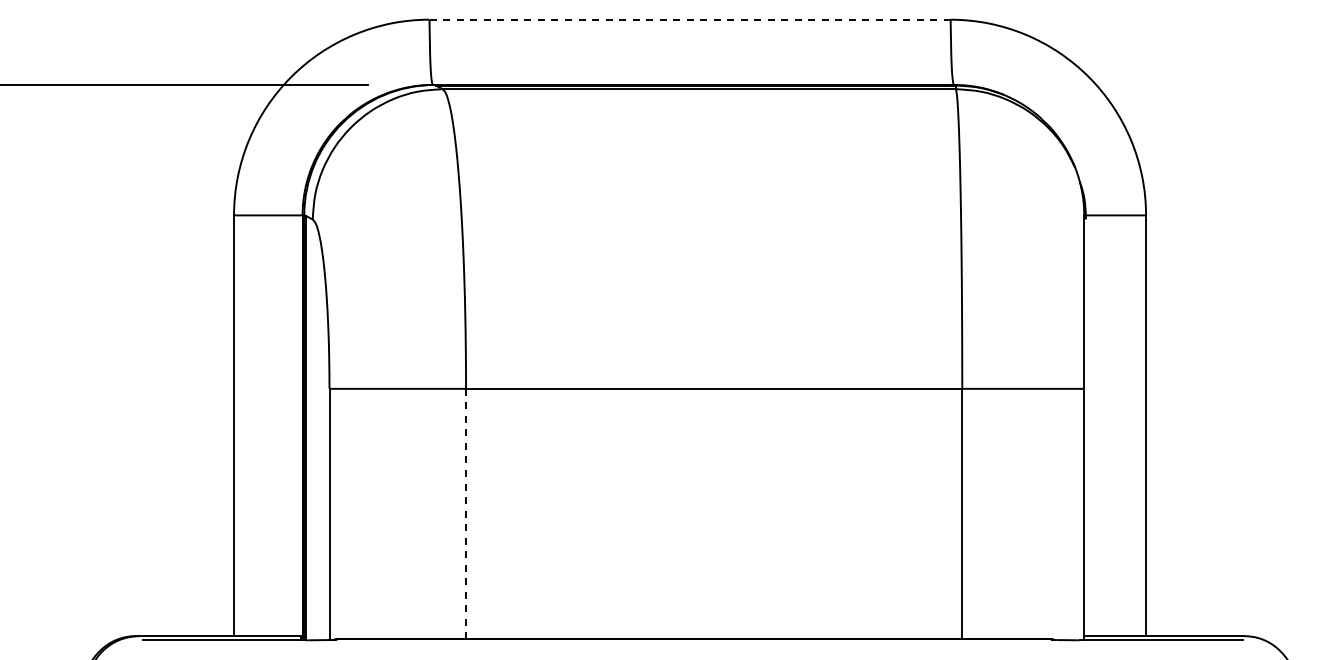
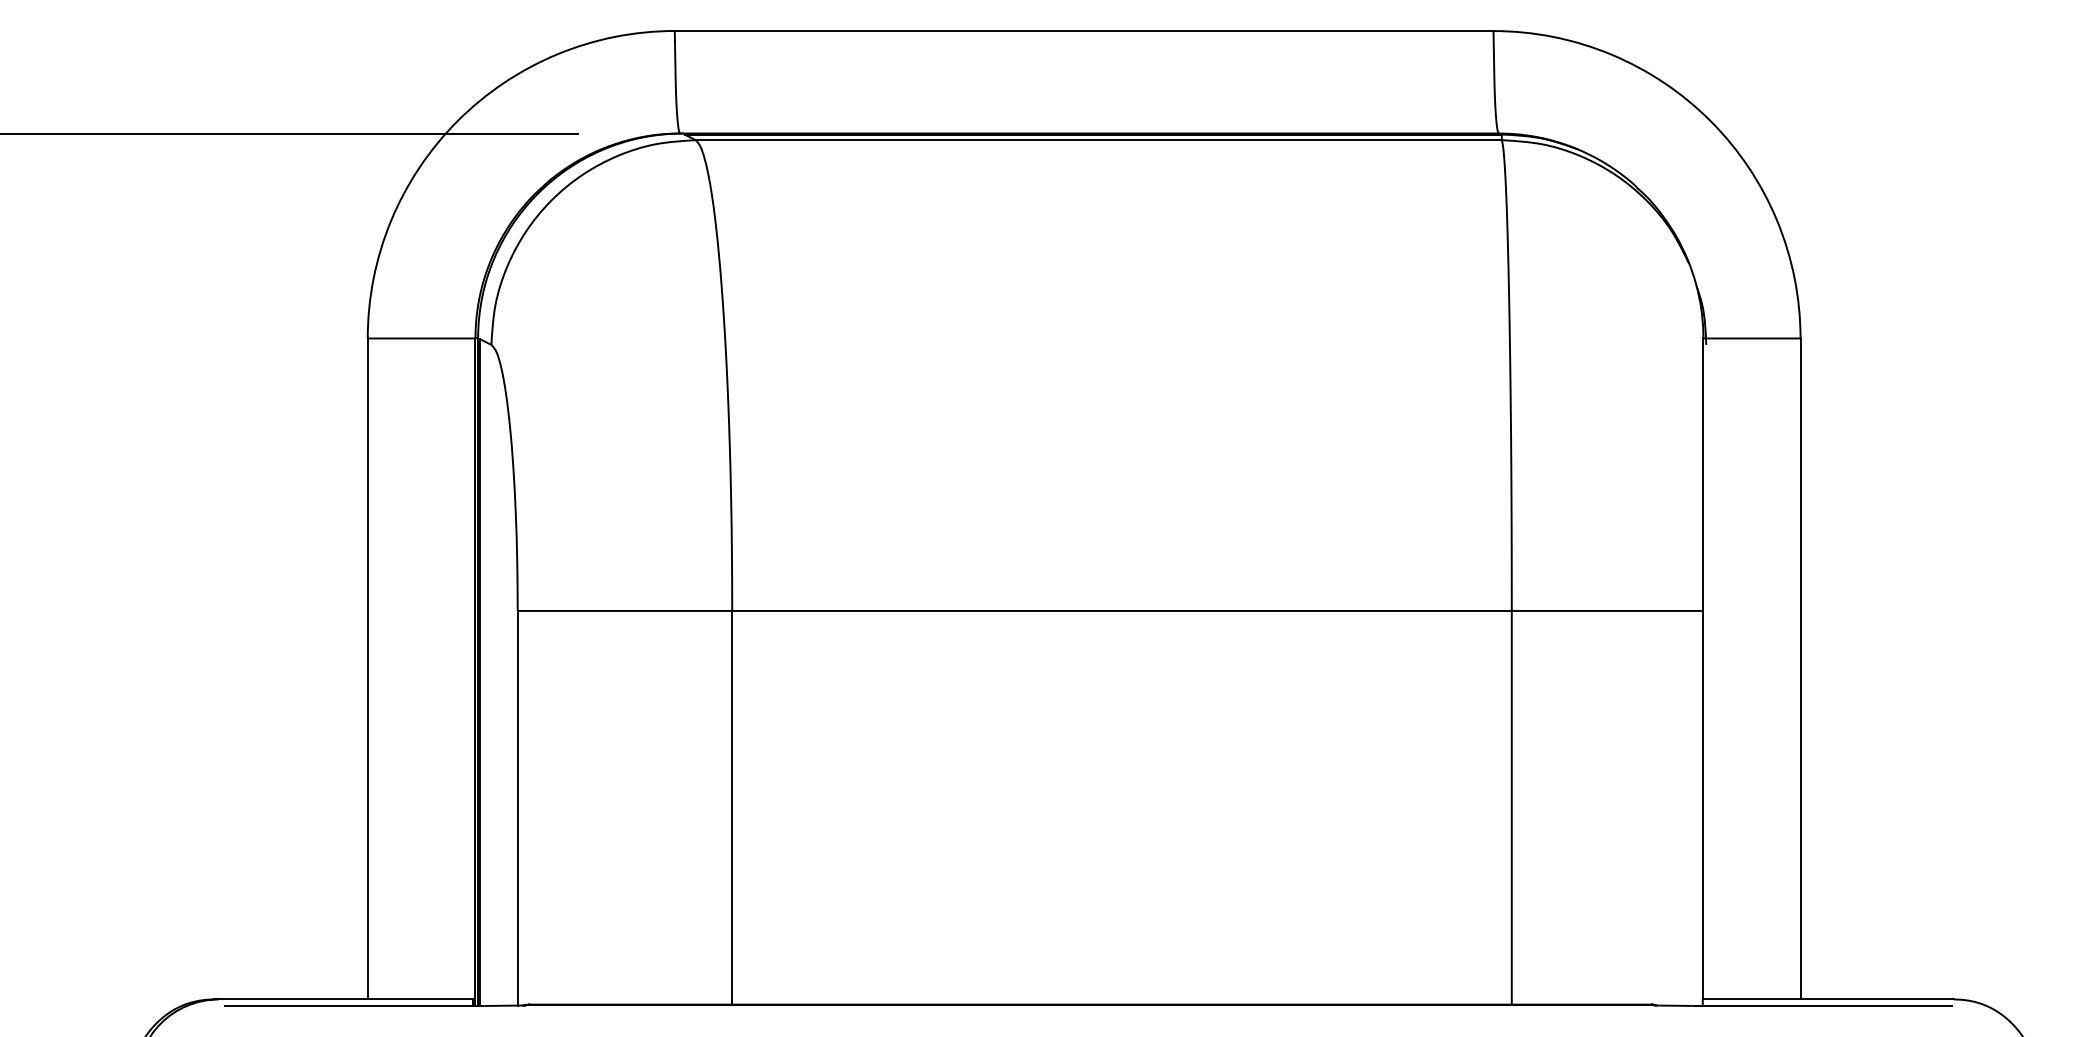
line: (690, 19) -> (1084, 30), dashed -> solid
line: (466, 514) -> (732, 808), dashed -> solid

